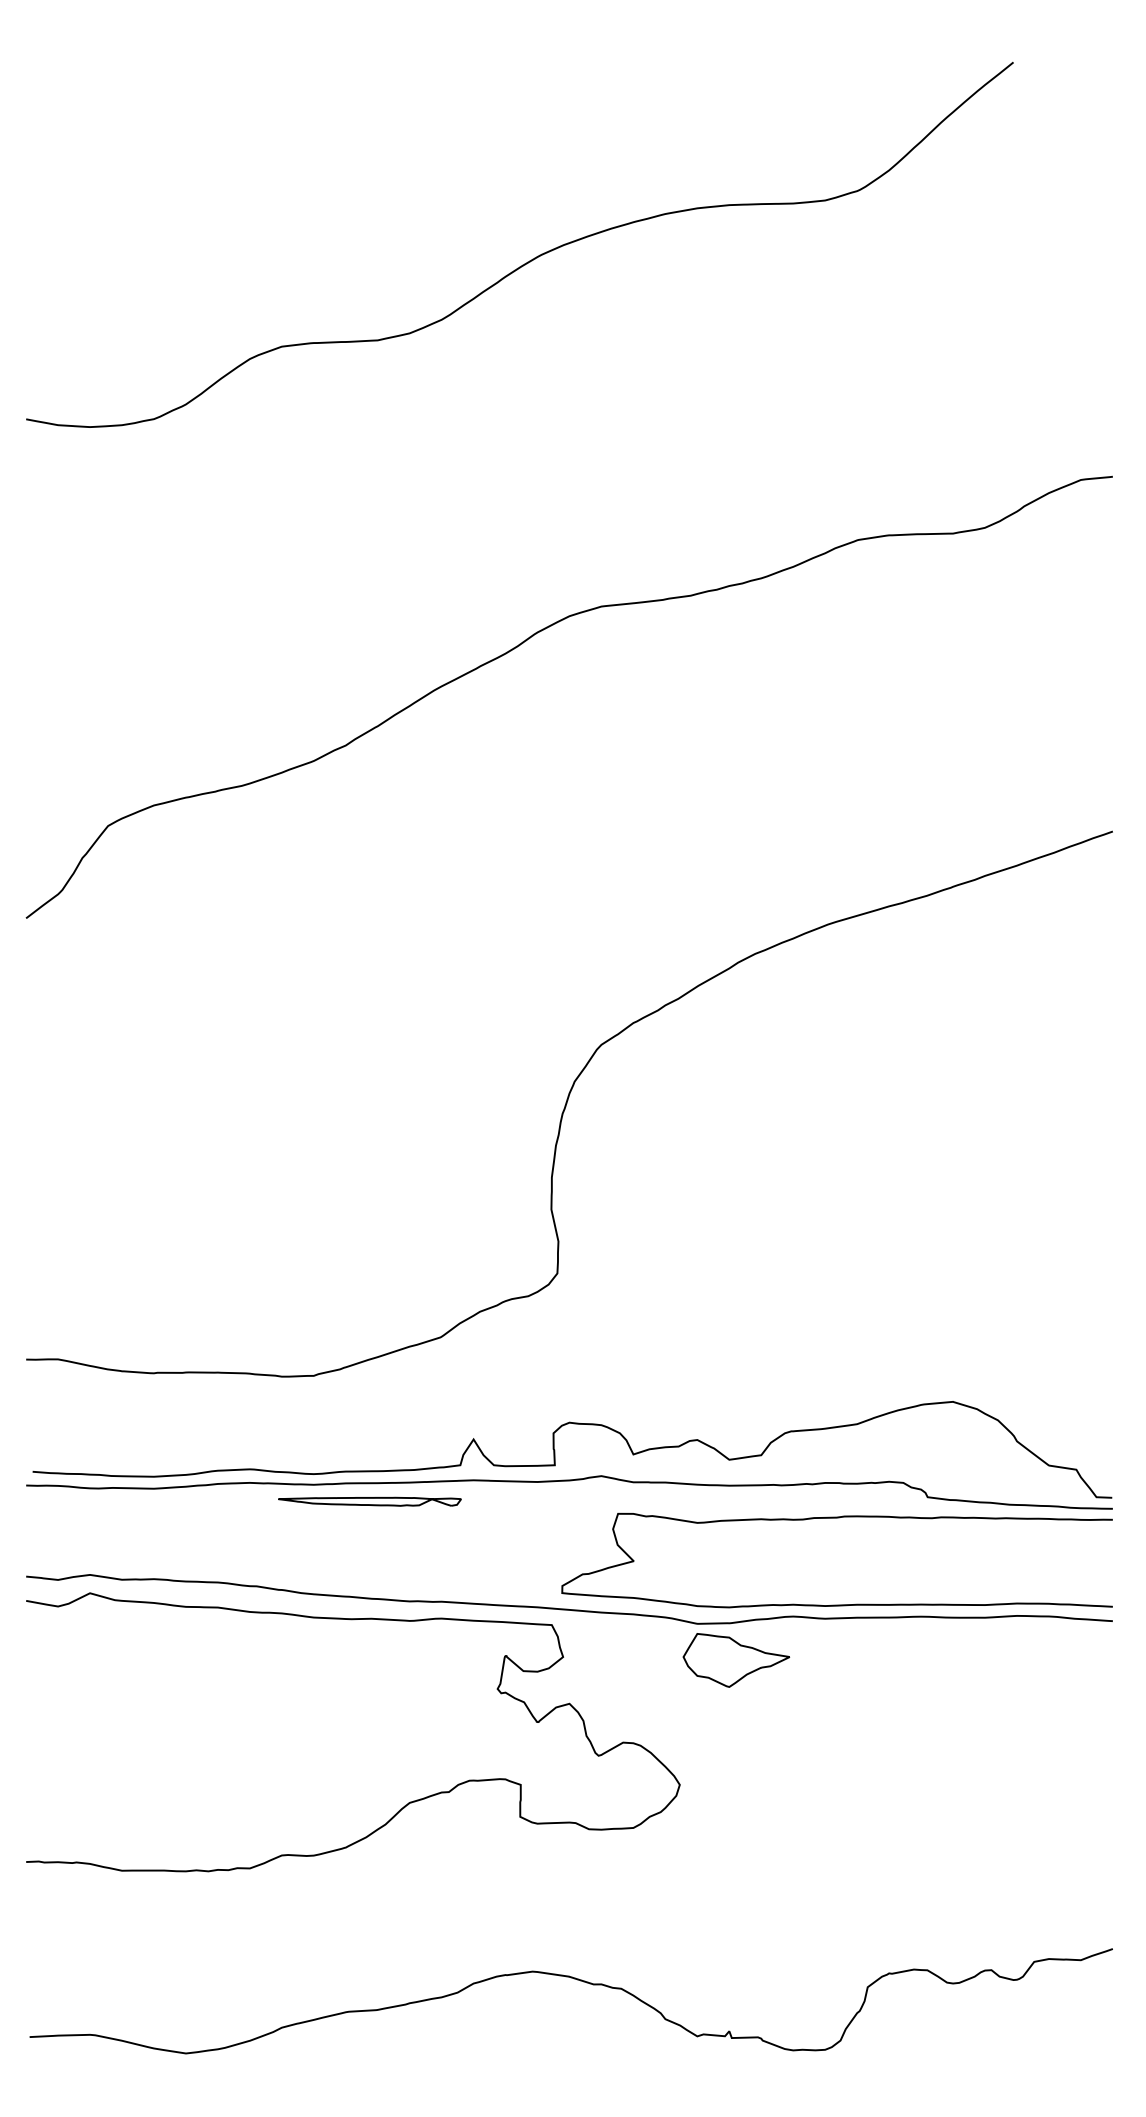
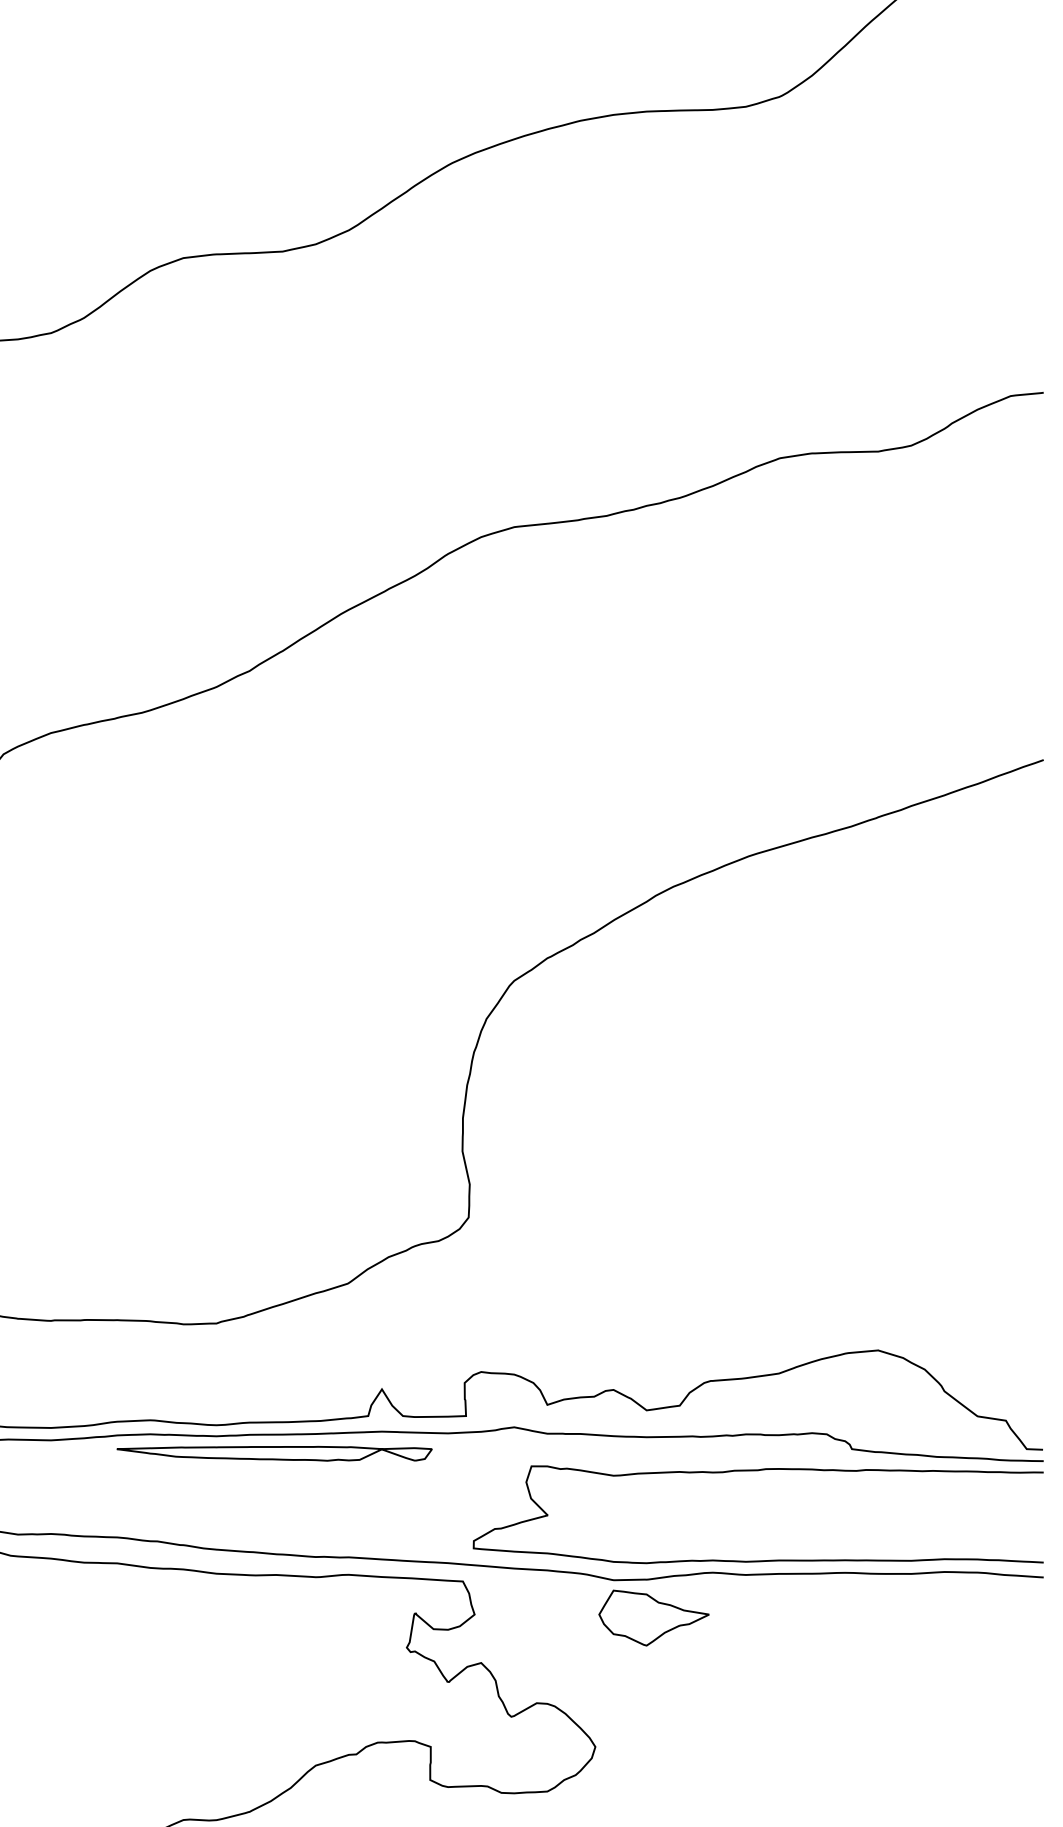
part: (369, 1501) -> (274, 1453), size x1.67

